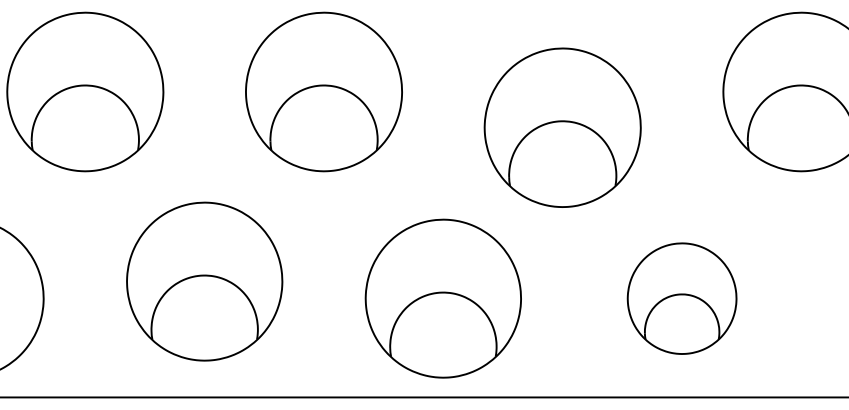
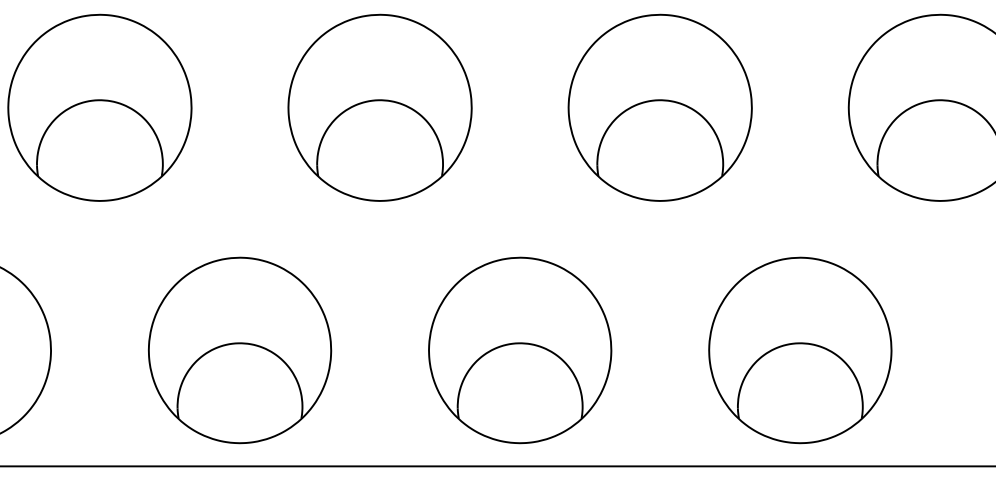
part: (562, 127) -> (659, 107), moved
part: (205, 281) -> (240, 350), moved
part: (682, 298) -> (800, 350), size x1.43

